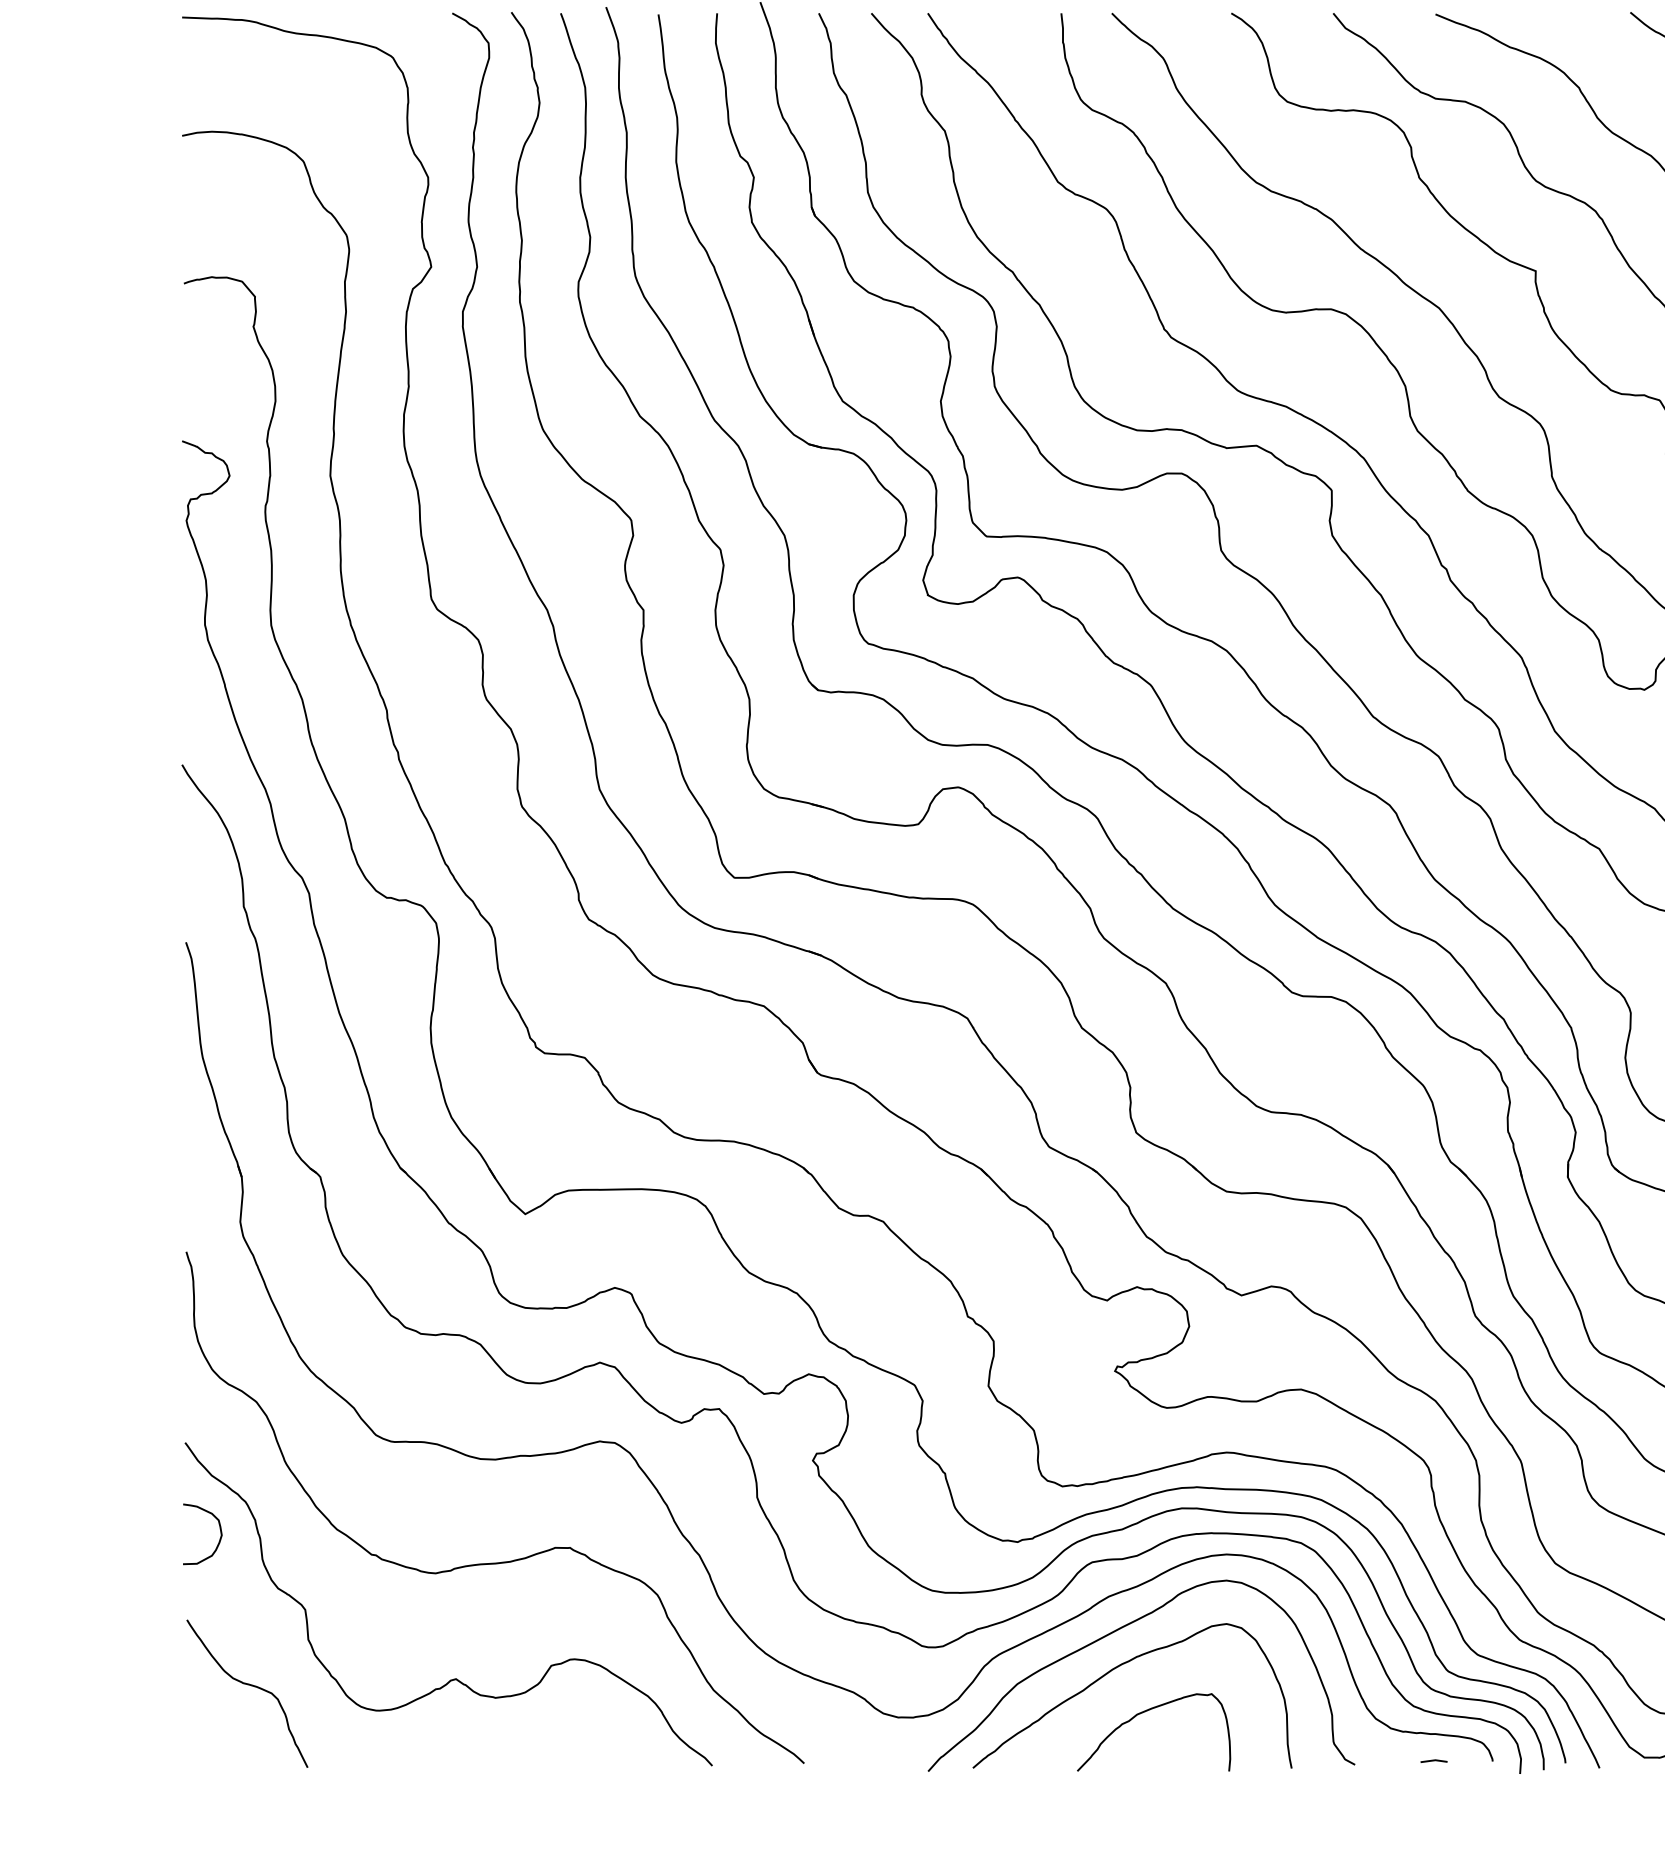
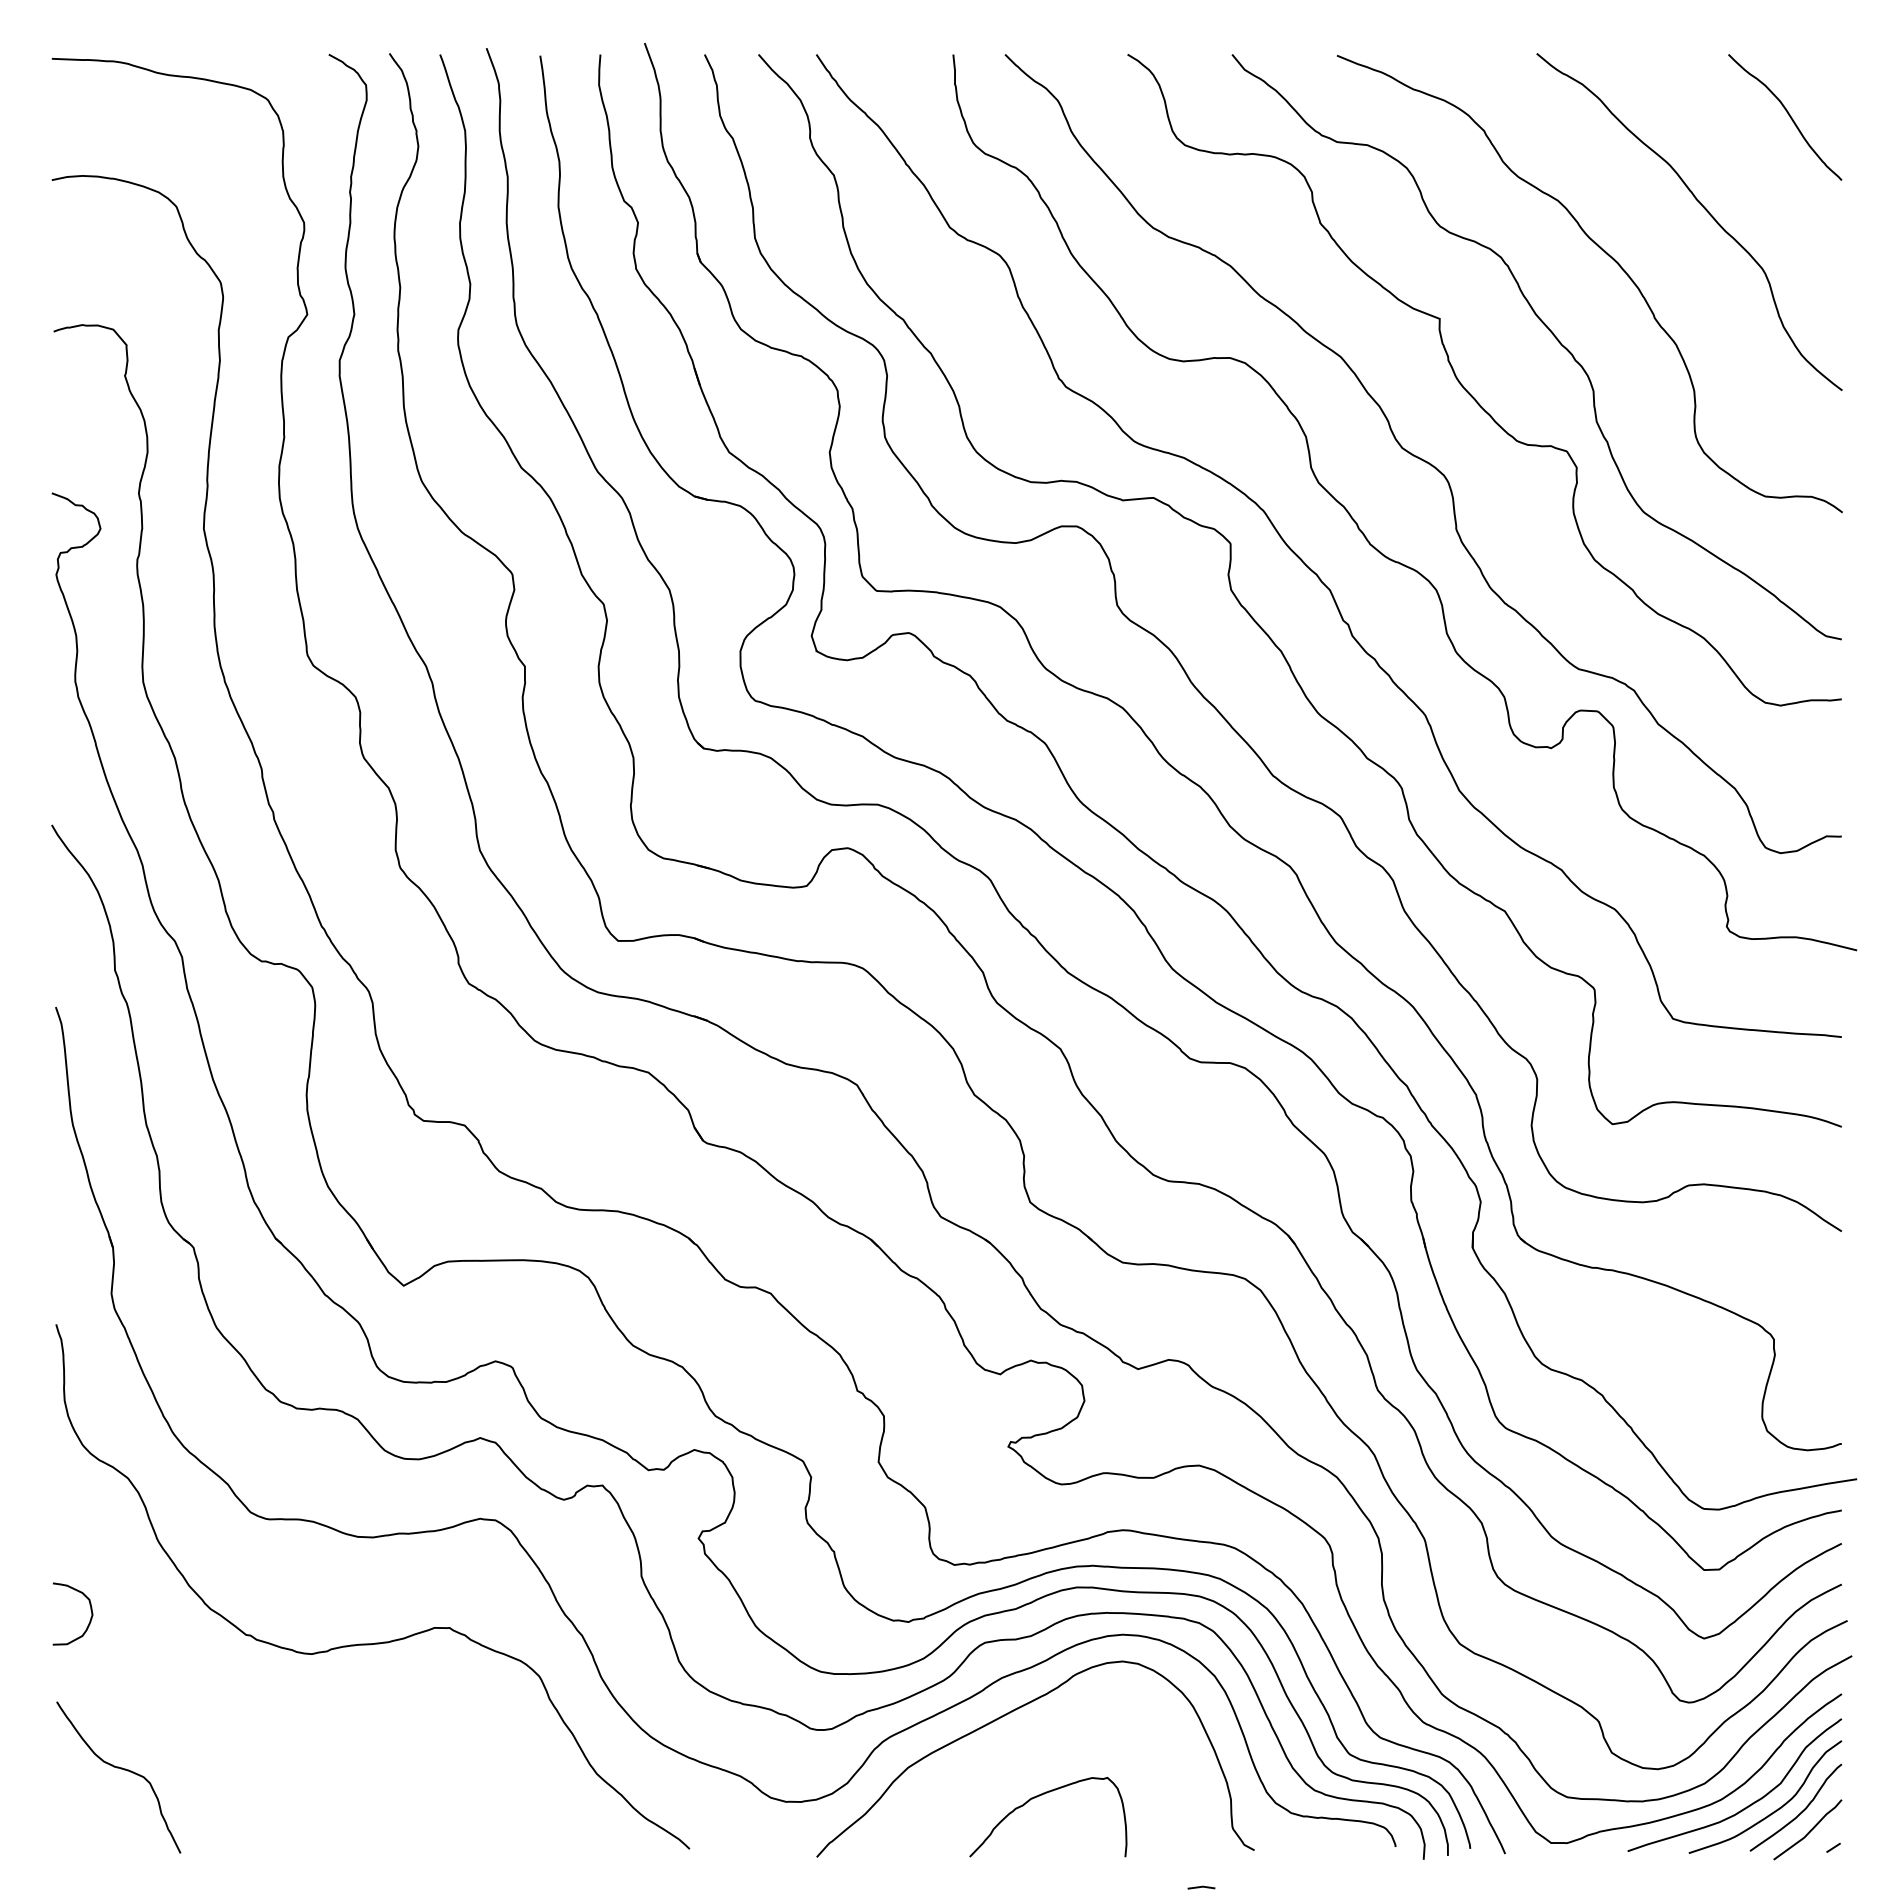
curve: (1117, 1668) -> (1010, 1751), removed
curve: (454, 1678) -> (331, 1761), removed
line: (1434, 1761) -> (1201, 1887), moved

